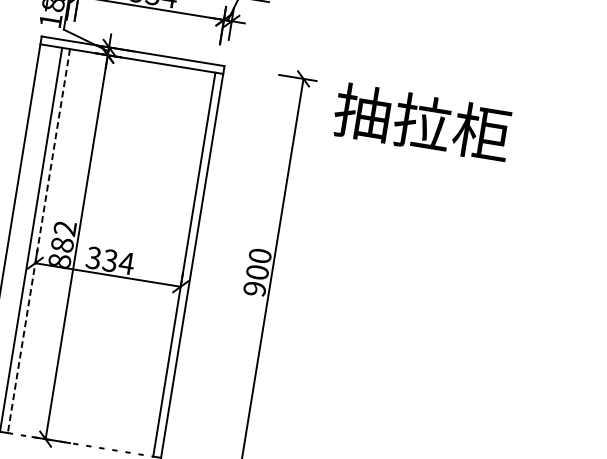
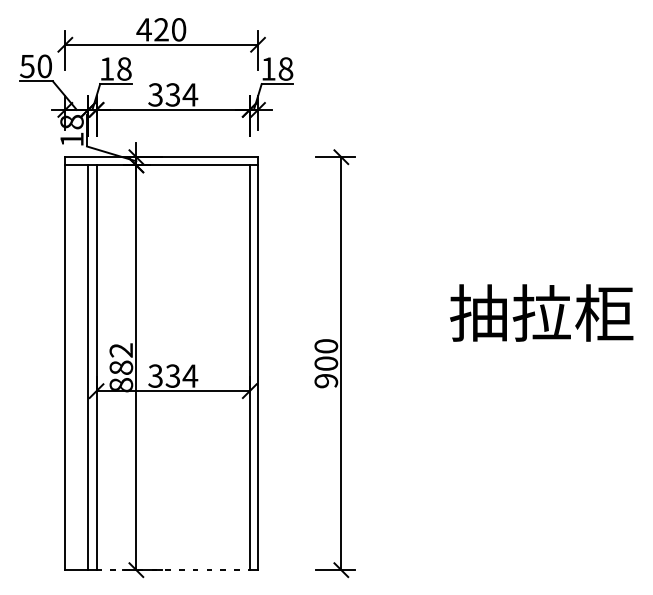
text: (422, 121) -> (541, 312), moved
line: (38, 241) -> (96, 368), dashed -> solid

